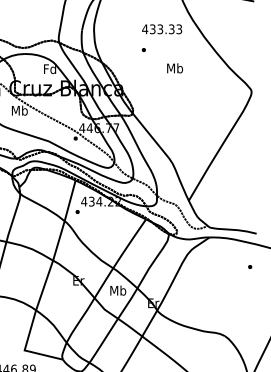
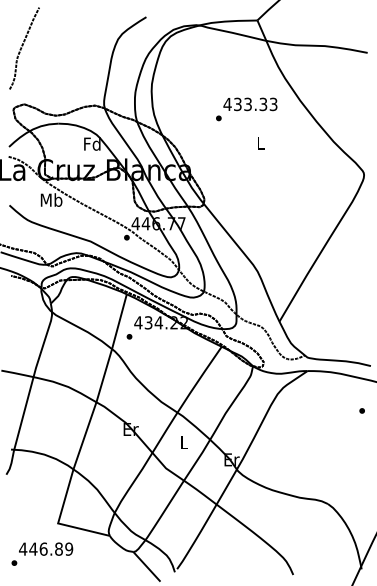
text: (162, 29) -> (250, 104), moved
text: (174, 67) -> (260, 142), Mb -> L
text: (118, 290) -> (184, 442), Mb -> L

